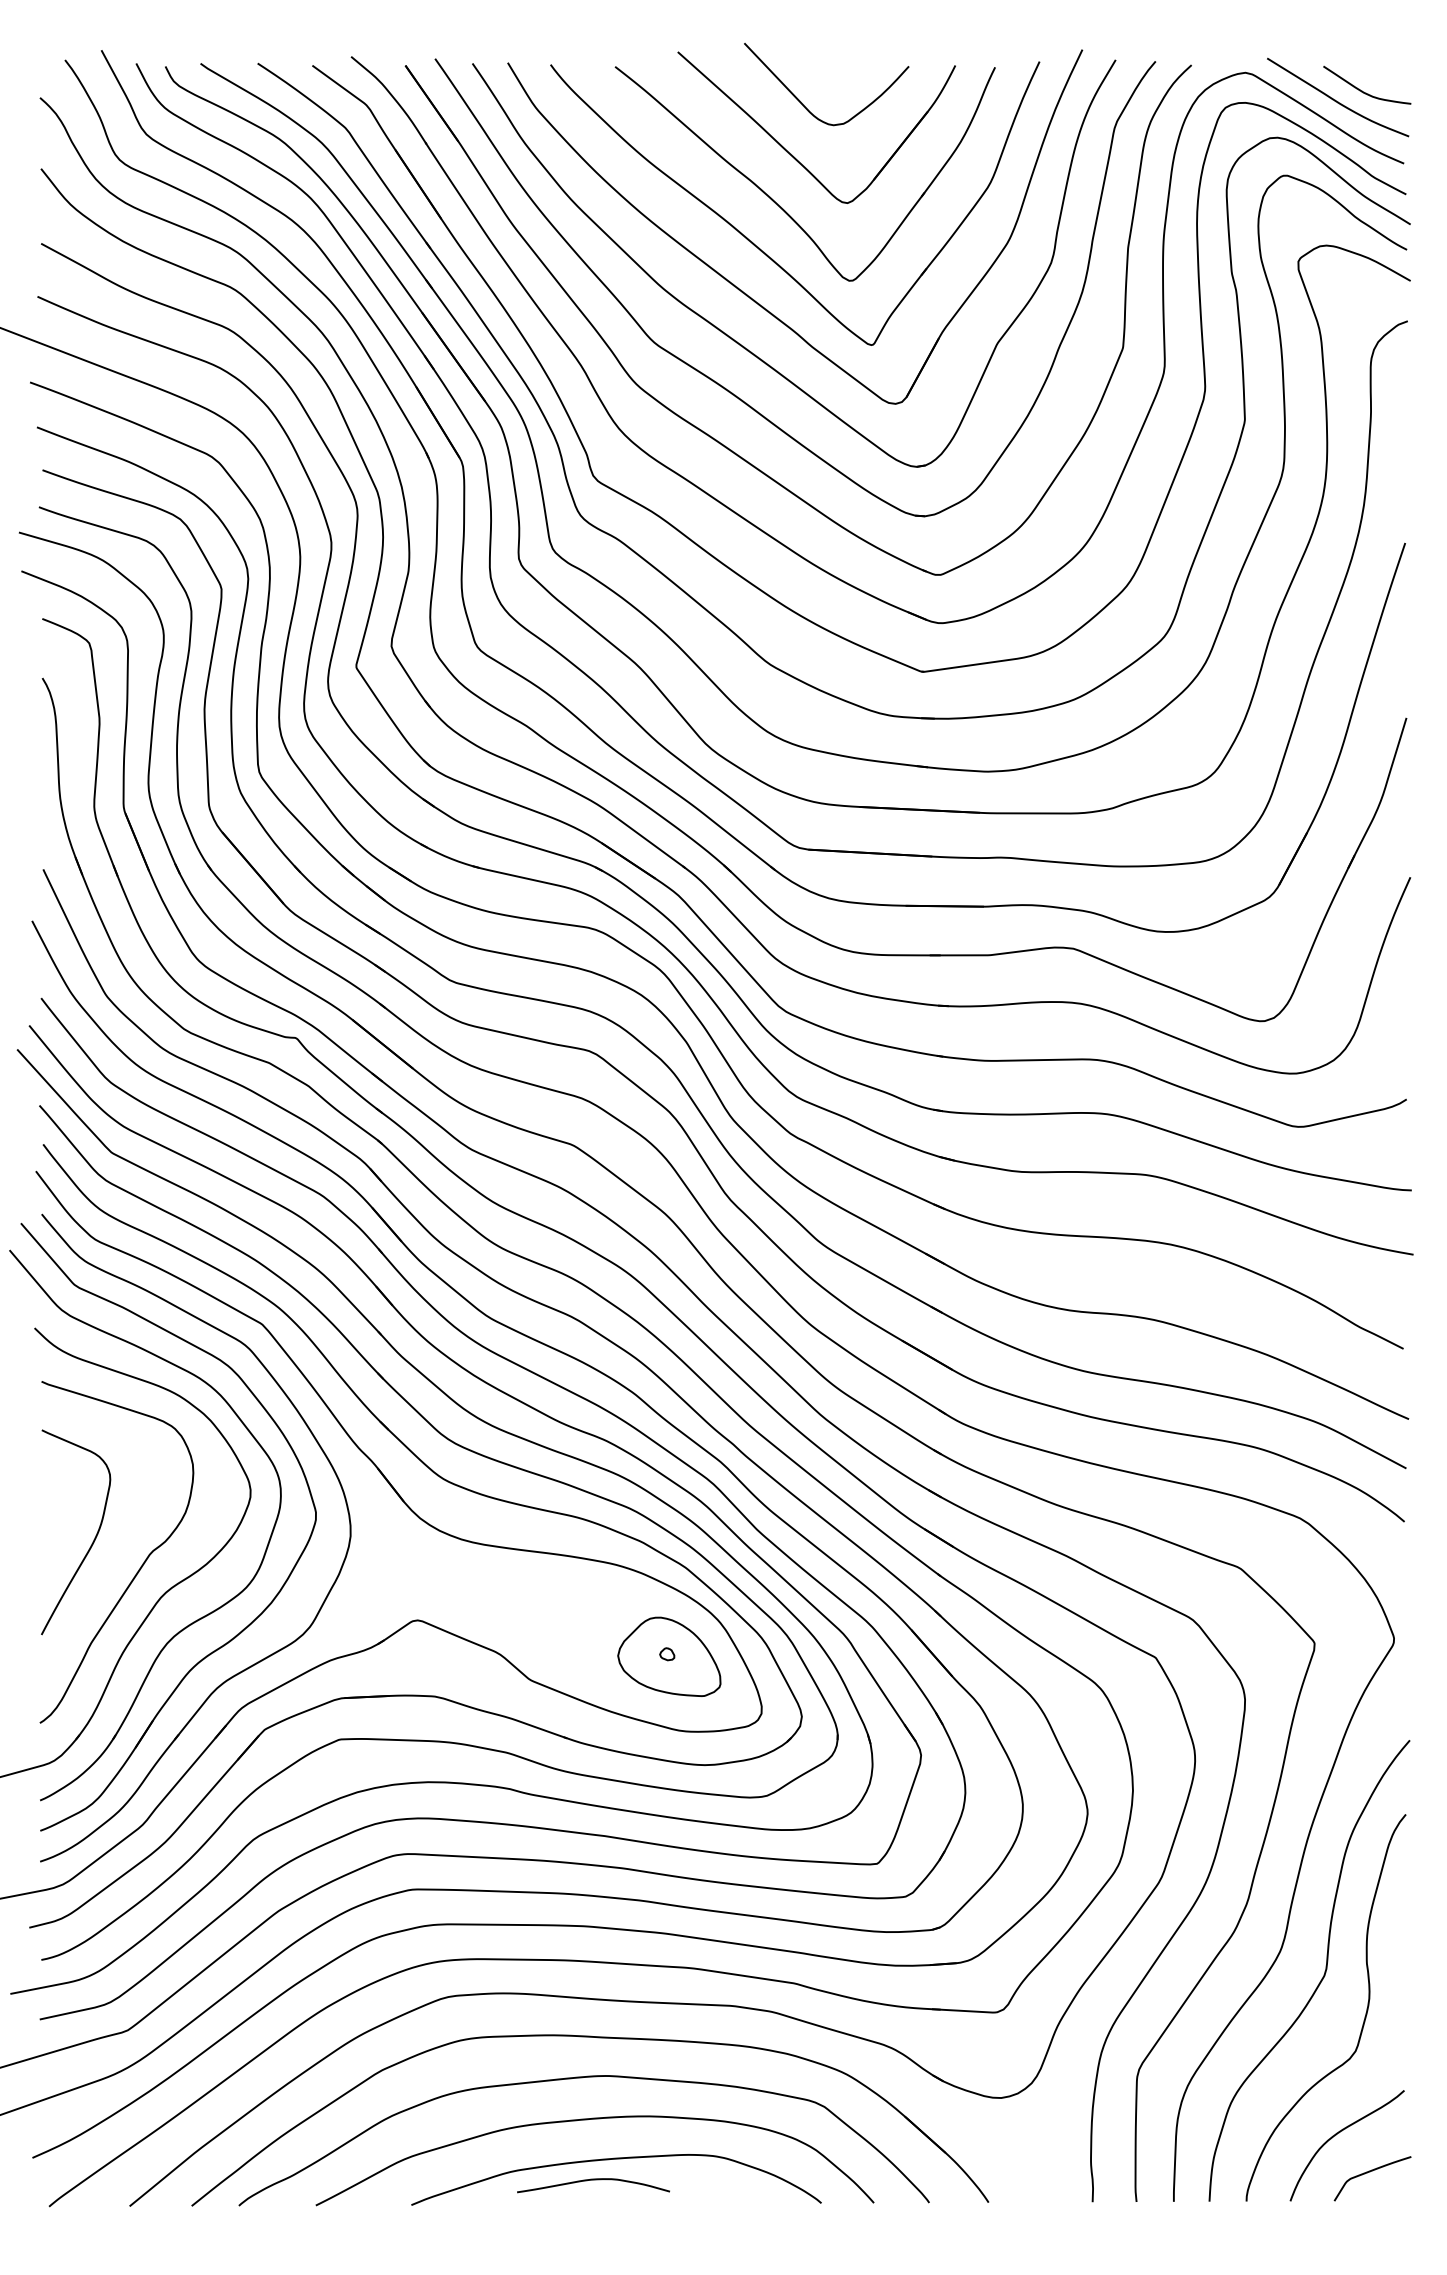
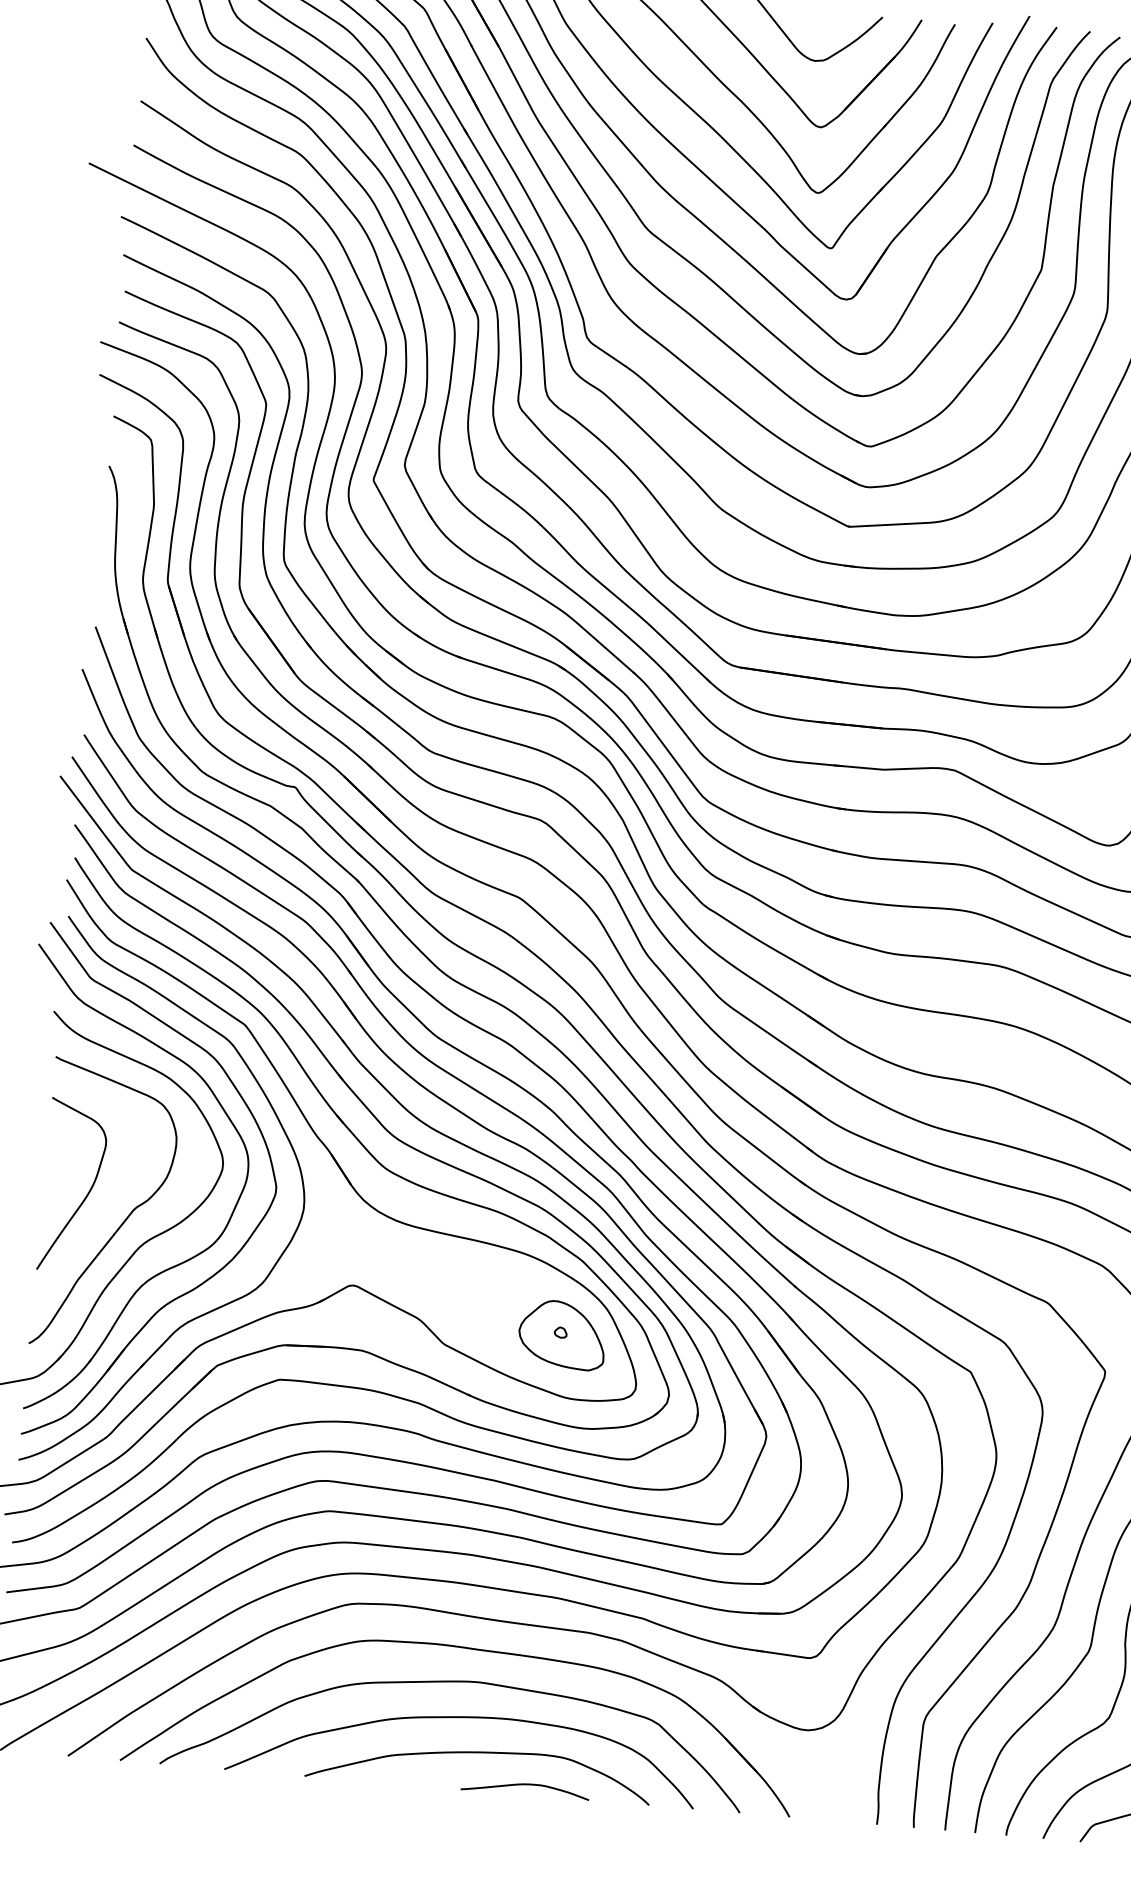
curve: (593, 2180) -> (525, 1785), moved

